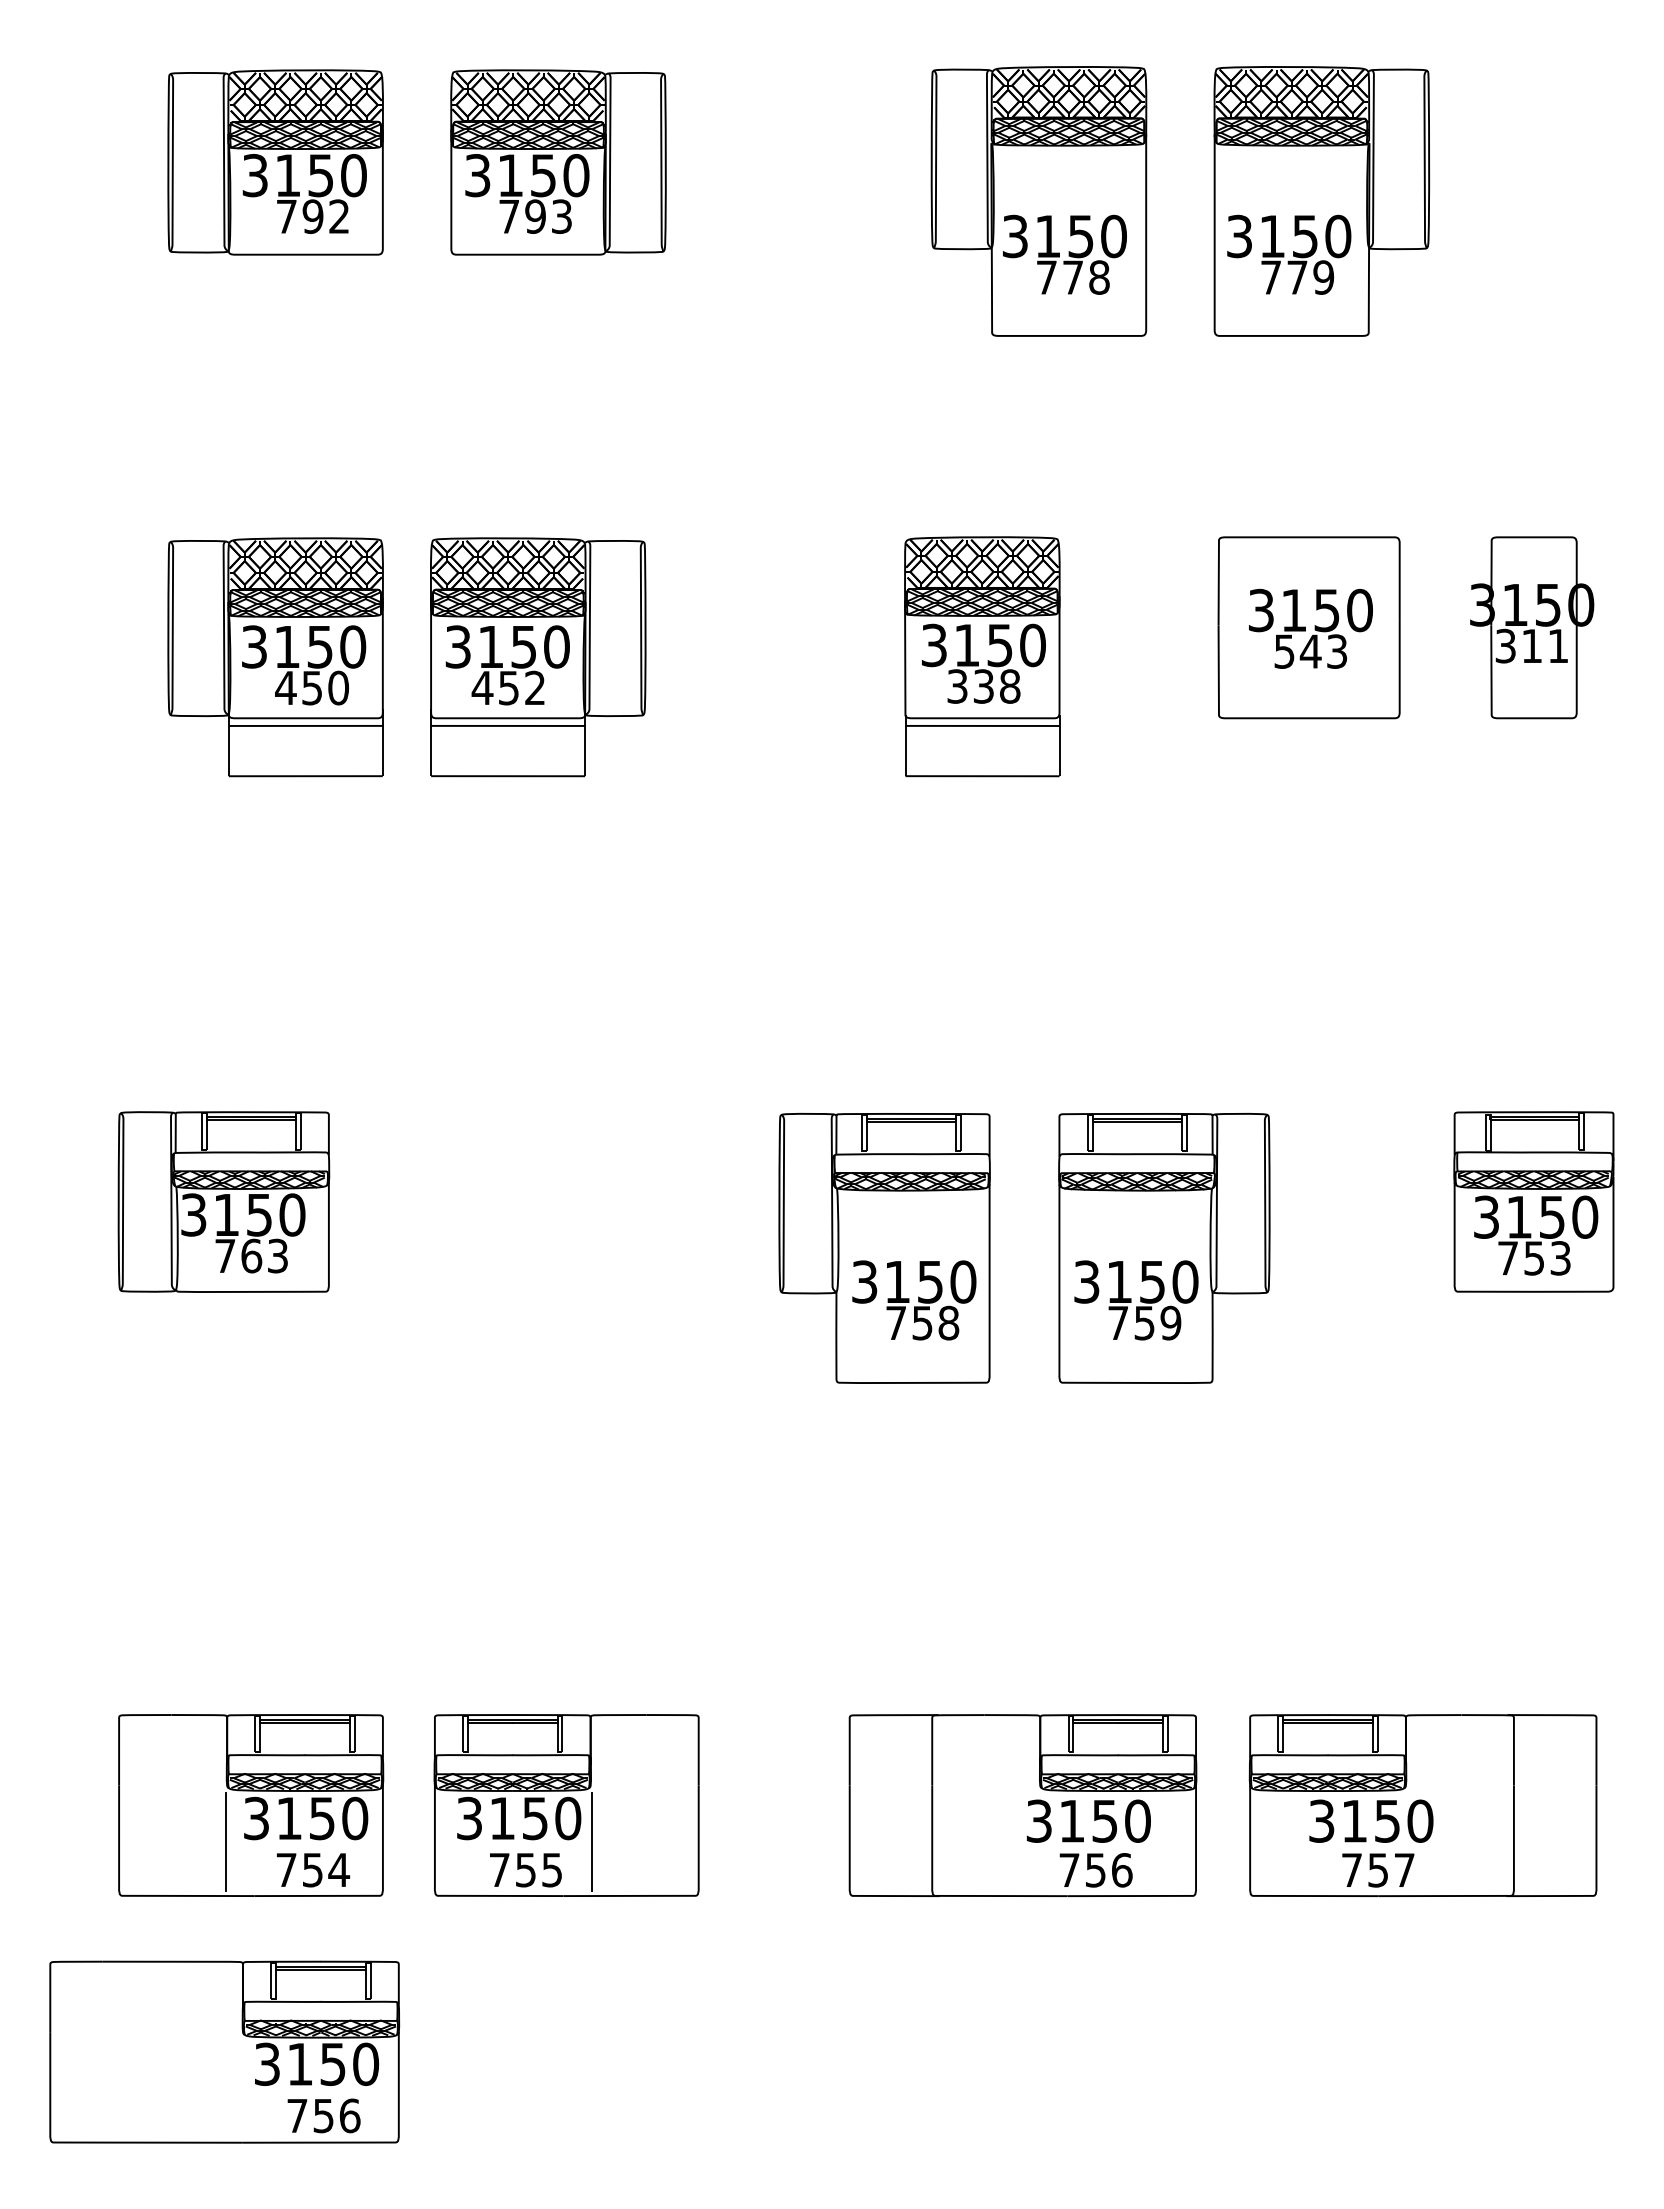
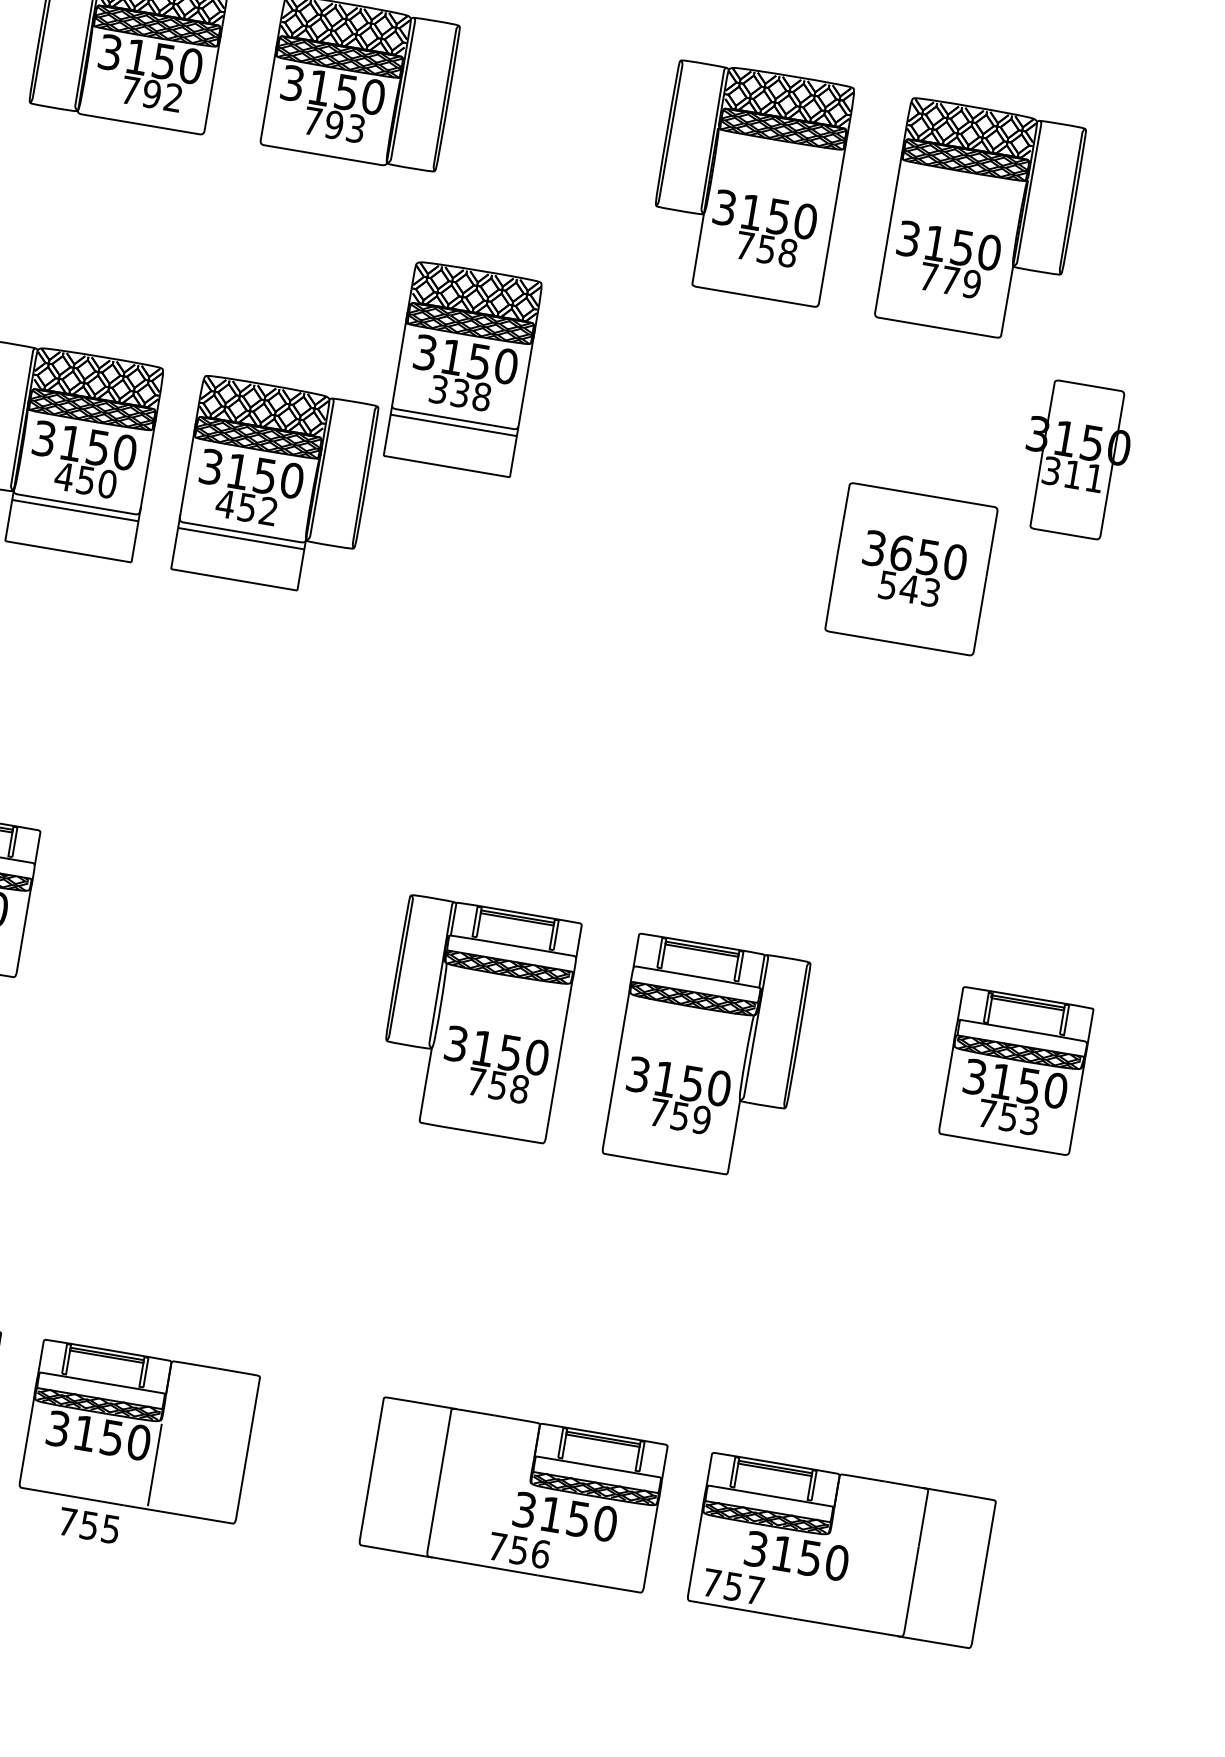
text: (1072, 277) -> (765, 249), 778 -> 758
text: (1294, 610) -> (901, 553), 3150 -> 3650
part: (1532, 627) -> (1076, 459), moved
part: (982, 656) -> (463, 368), moved
text: (525, 1870) -> (88, 1525), moved
text: (1095, 1870) -> (518, 1550), moved
text: (1378, 1870) -> (733, 1586), moved

